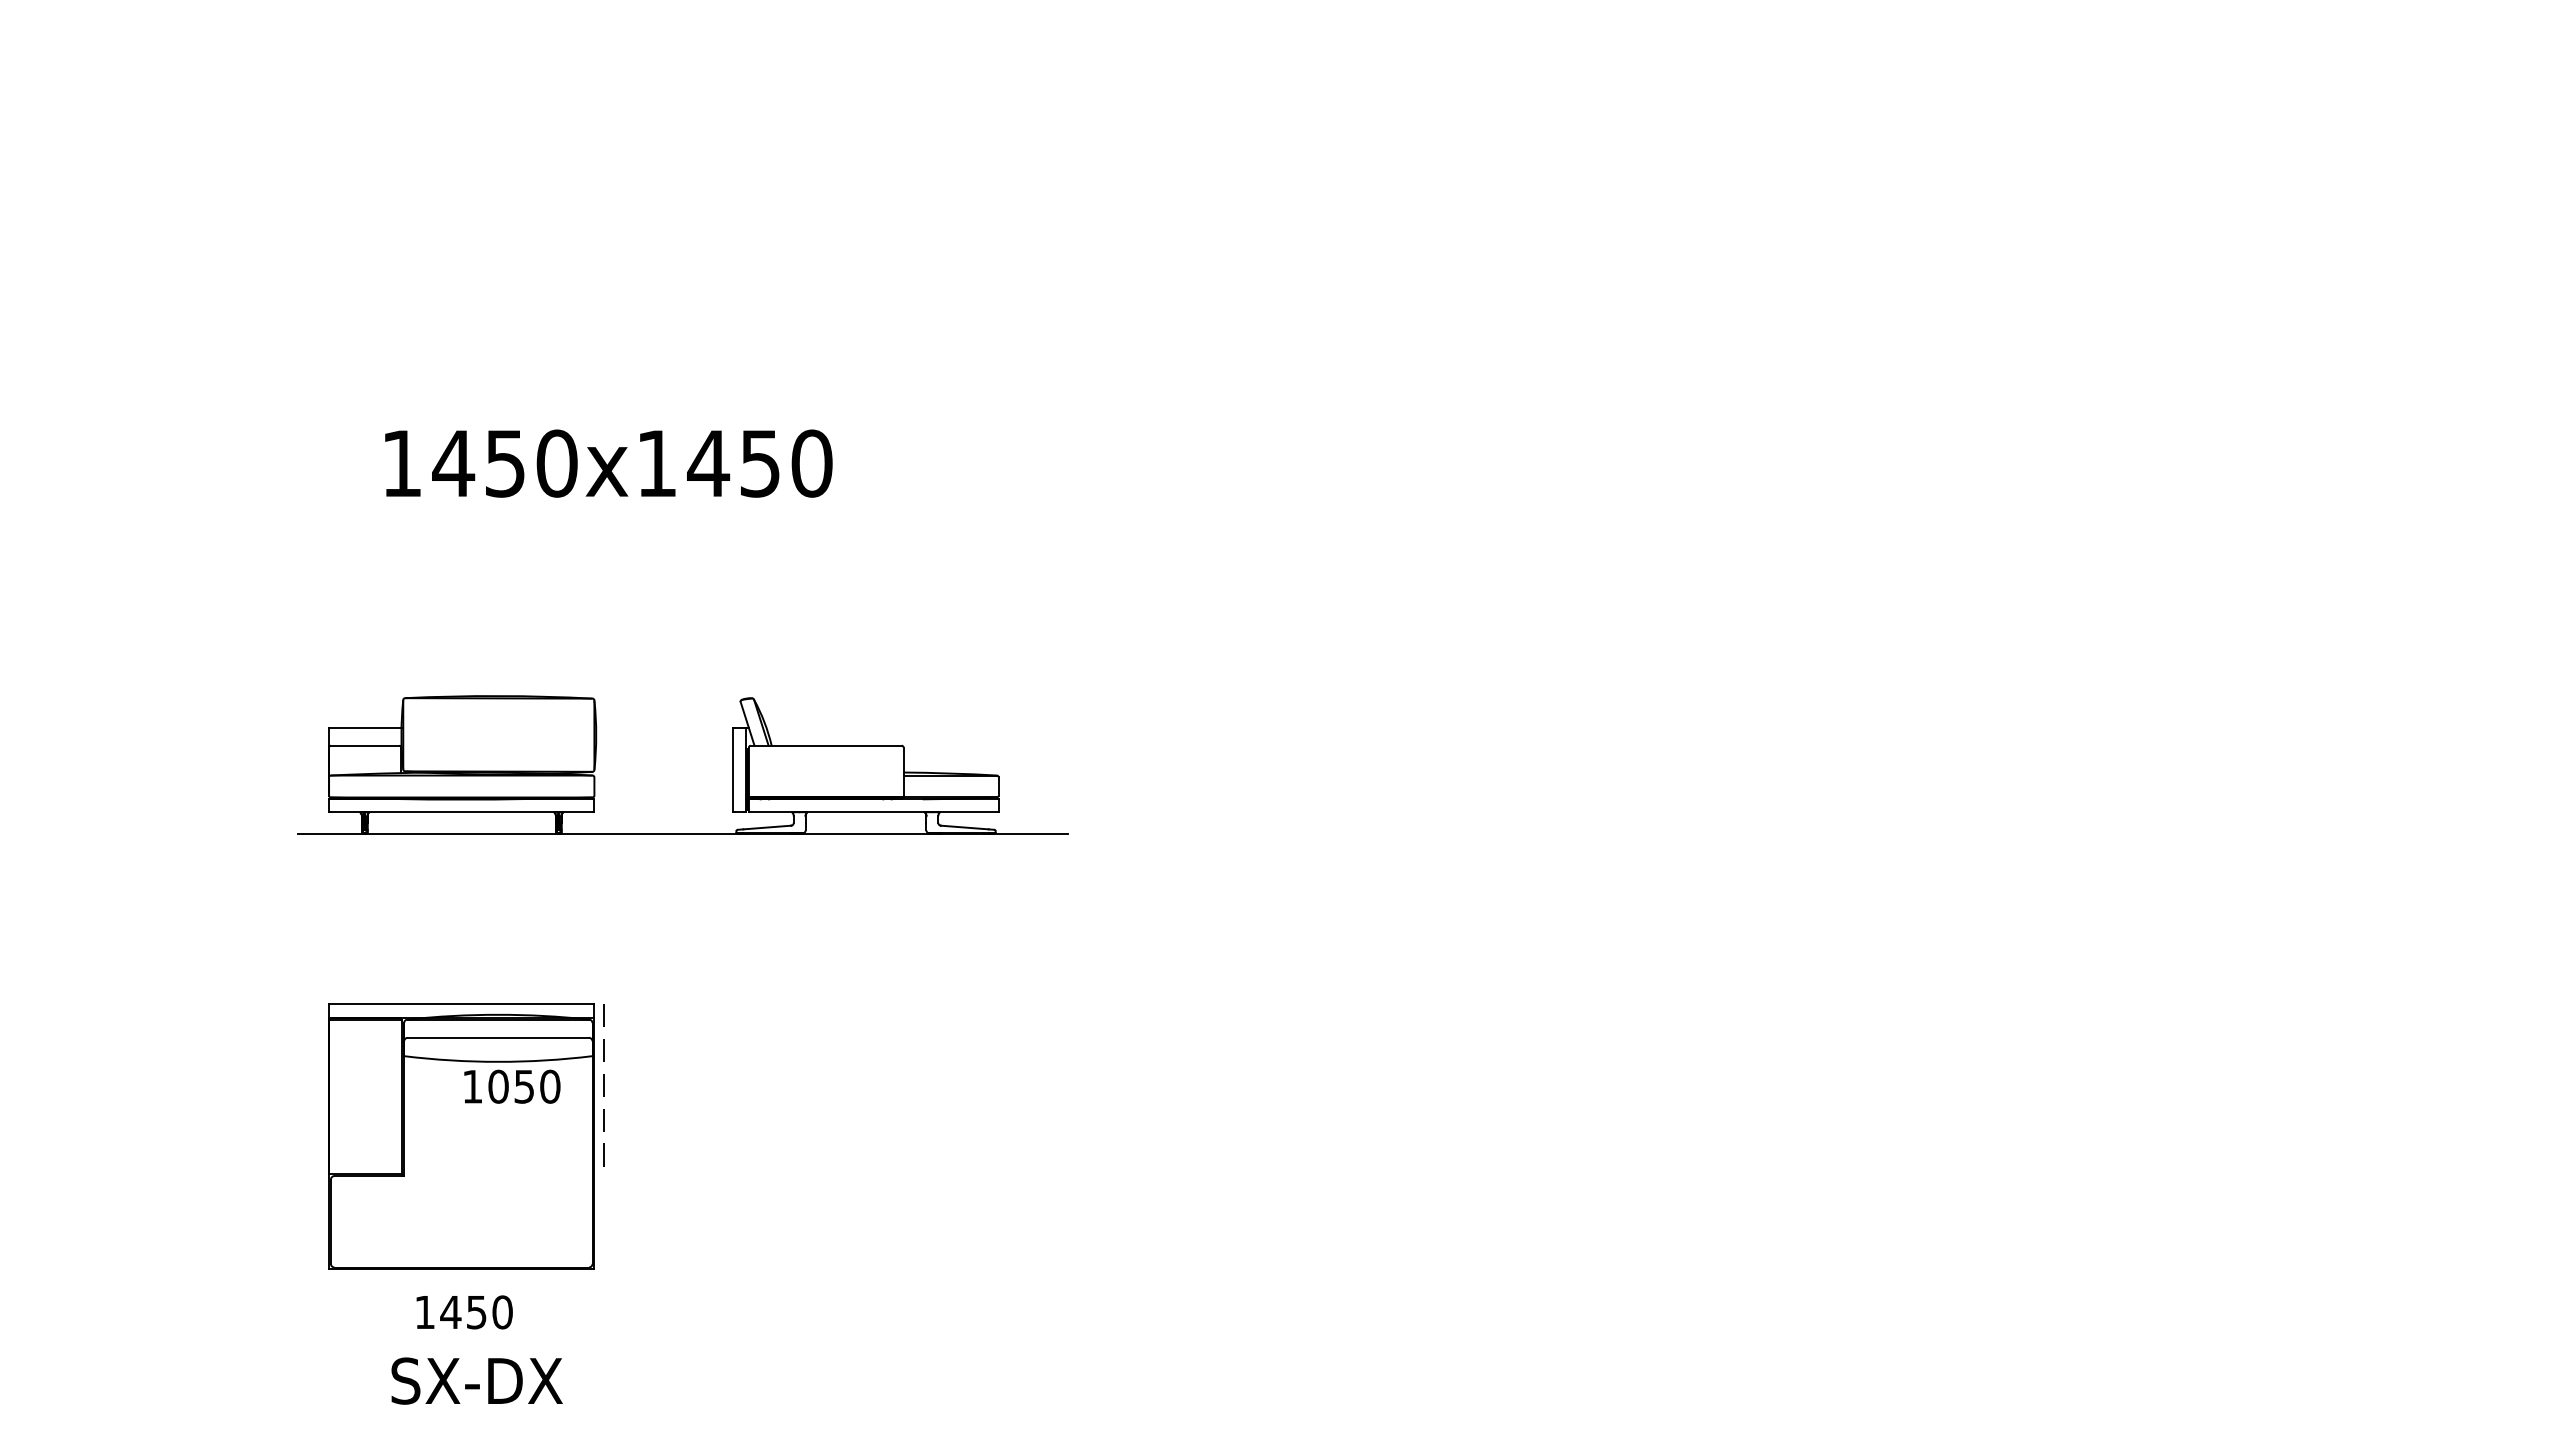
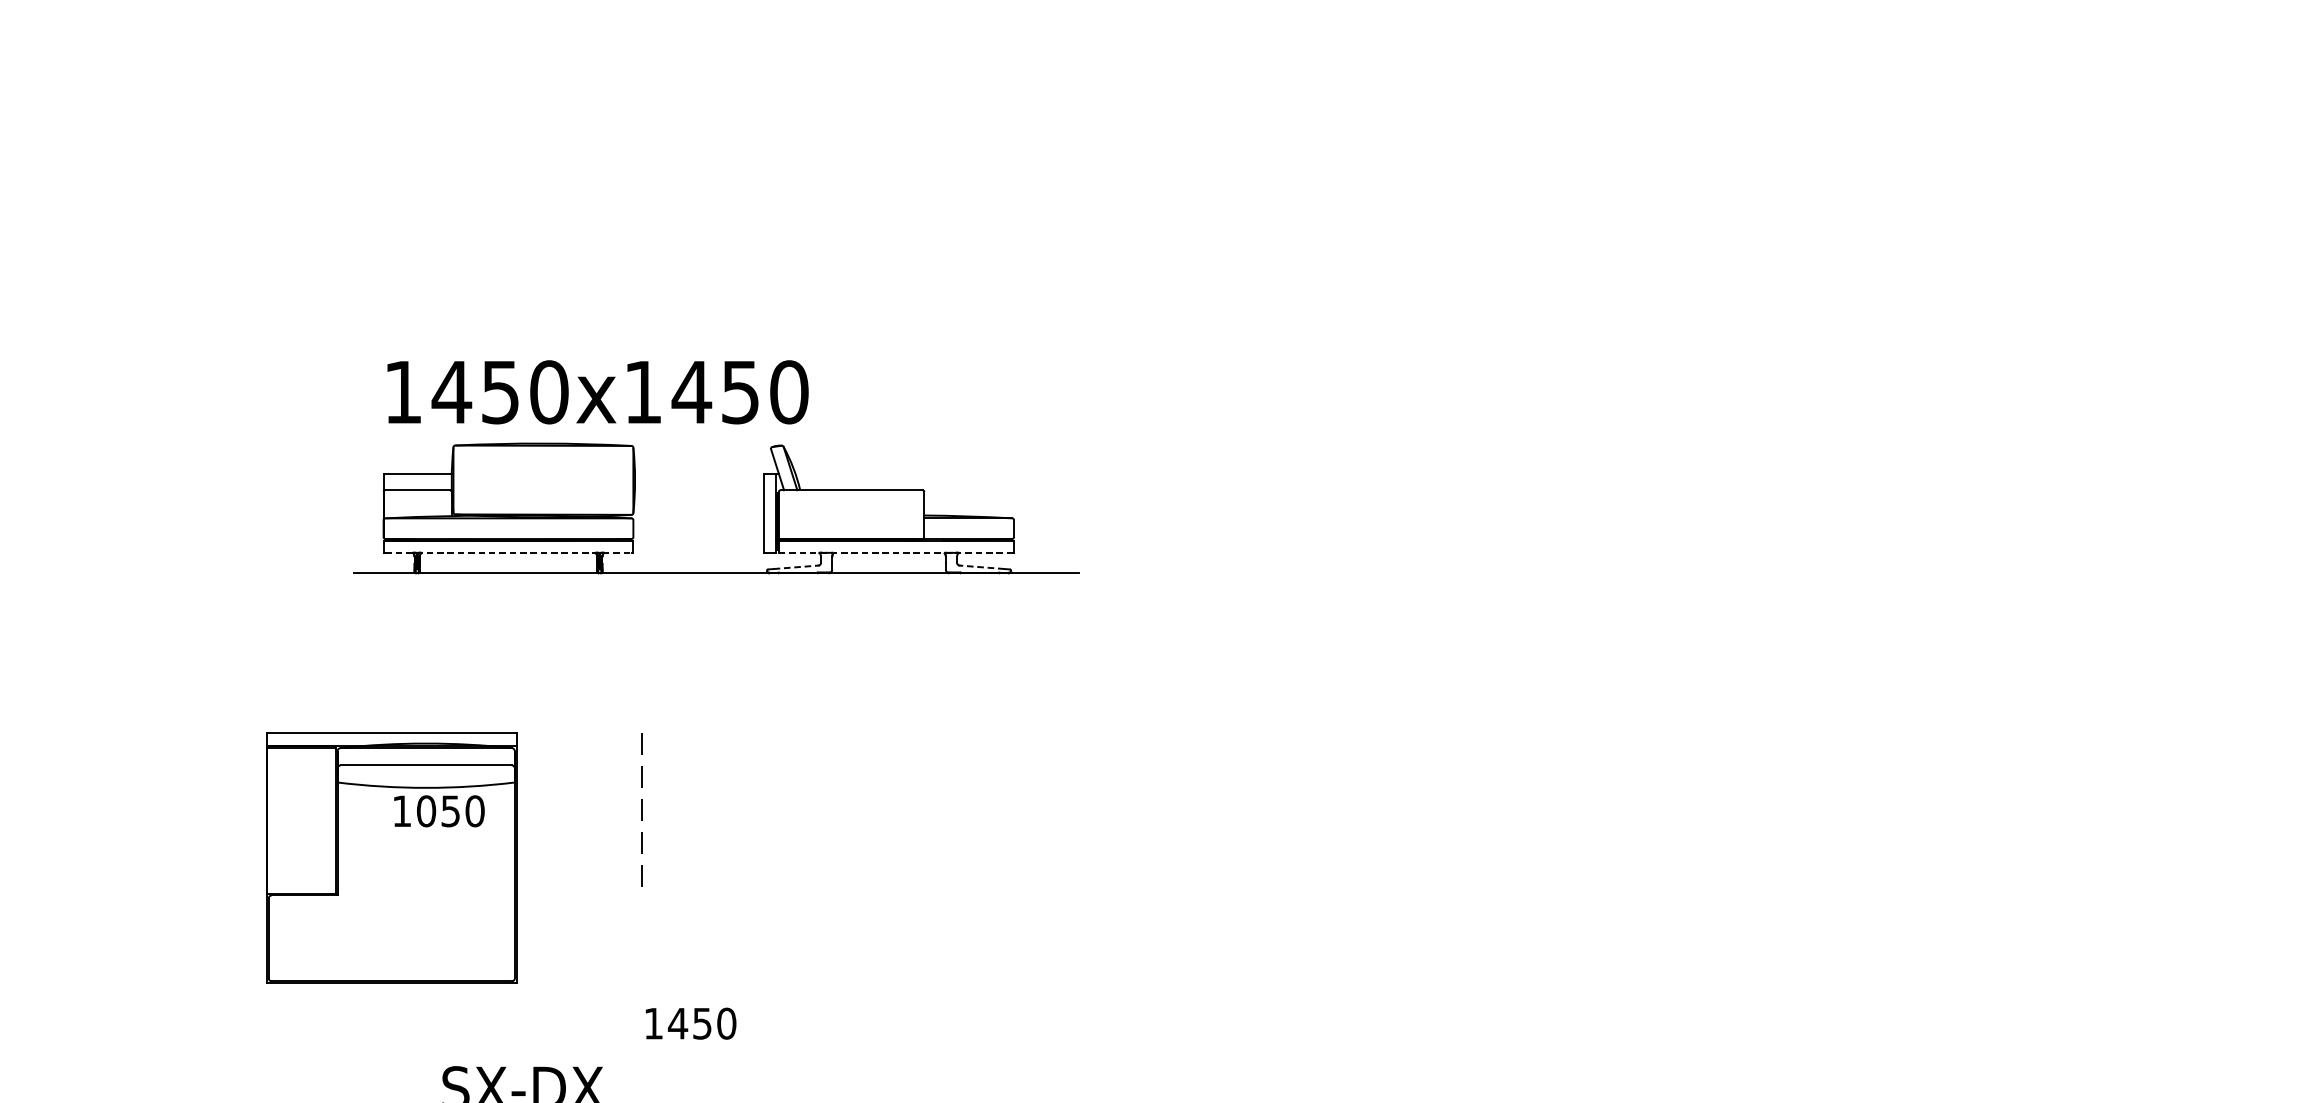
text: (608, 463) -> (597, 392), moved
line: (461, 812) -> (508, 553), solid -> dashed
line: (873, 812) -> (896, 553), solid -> dashed
line: (767, 827) -> (796, 567), solid -> dashed
line: (964, 827) -> (981, 567), solid -> dashed
part: (461, 1136) -> (391, 858), moved
text: (464, 1312) -> (690, 1023), moved

